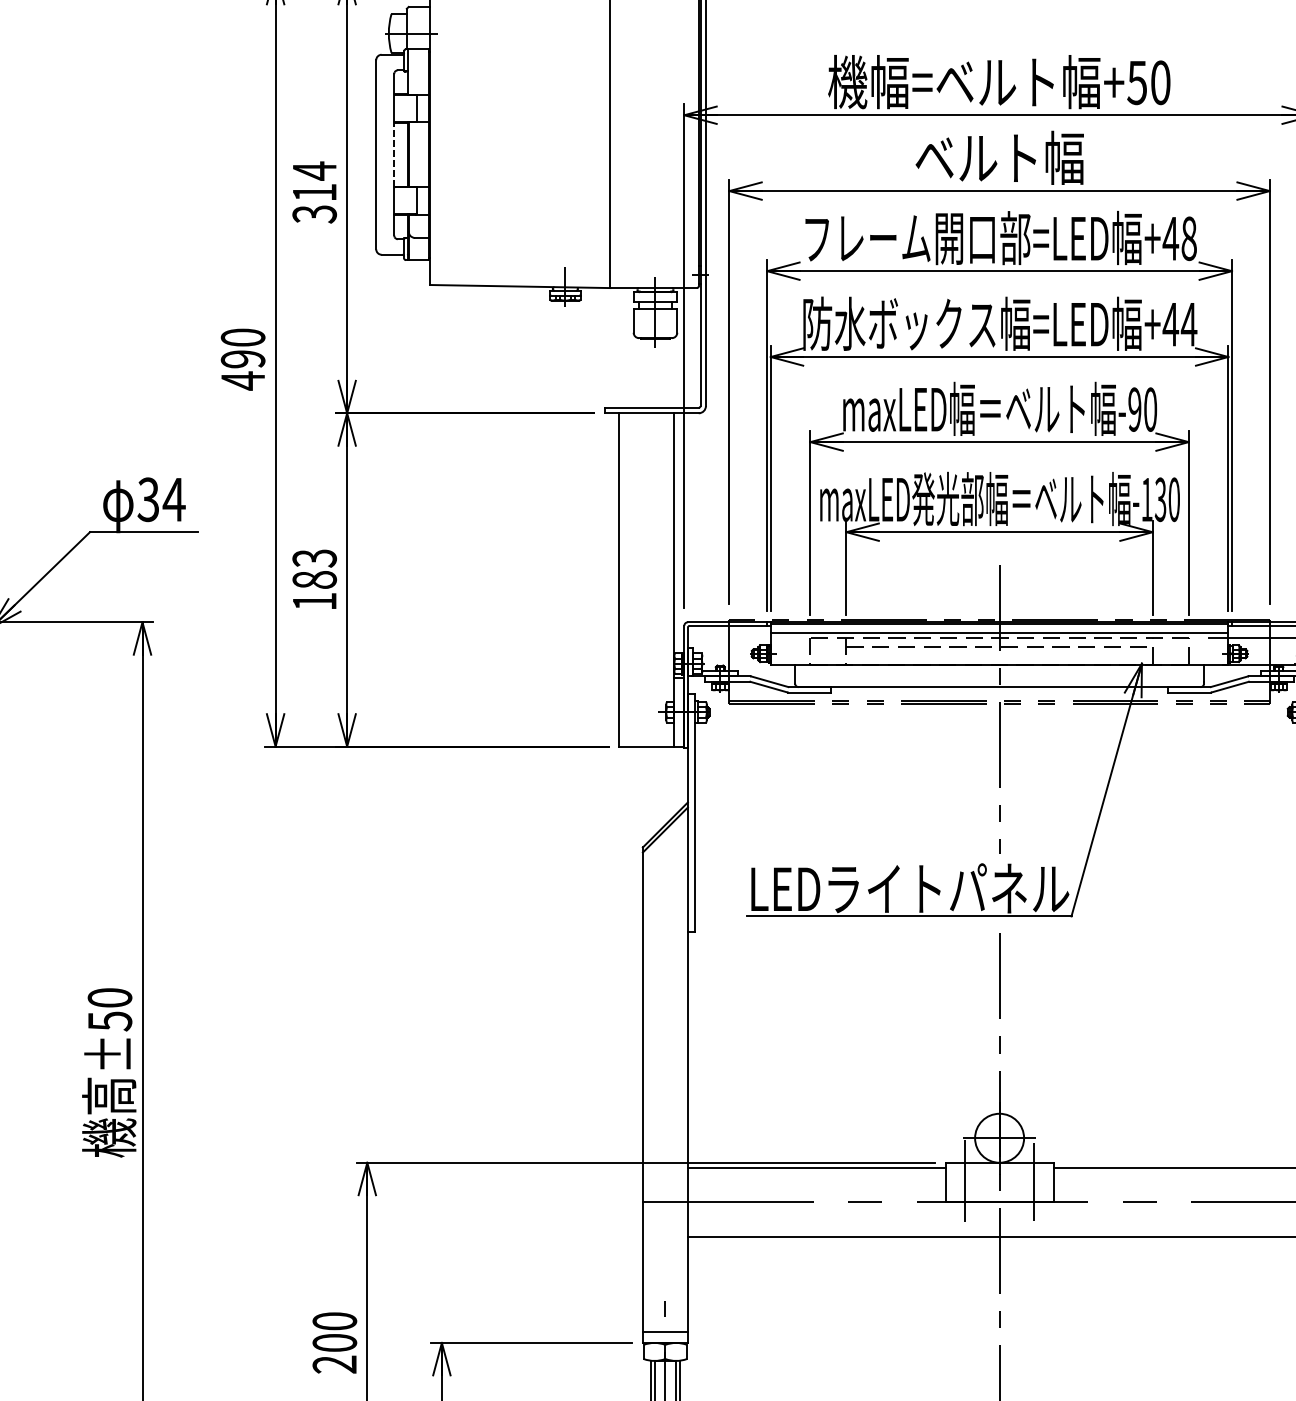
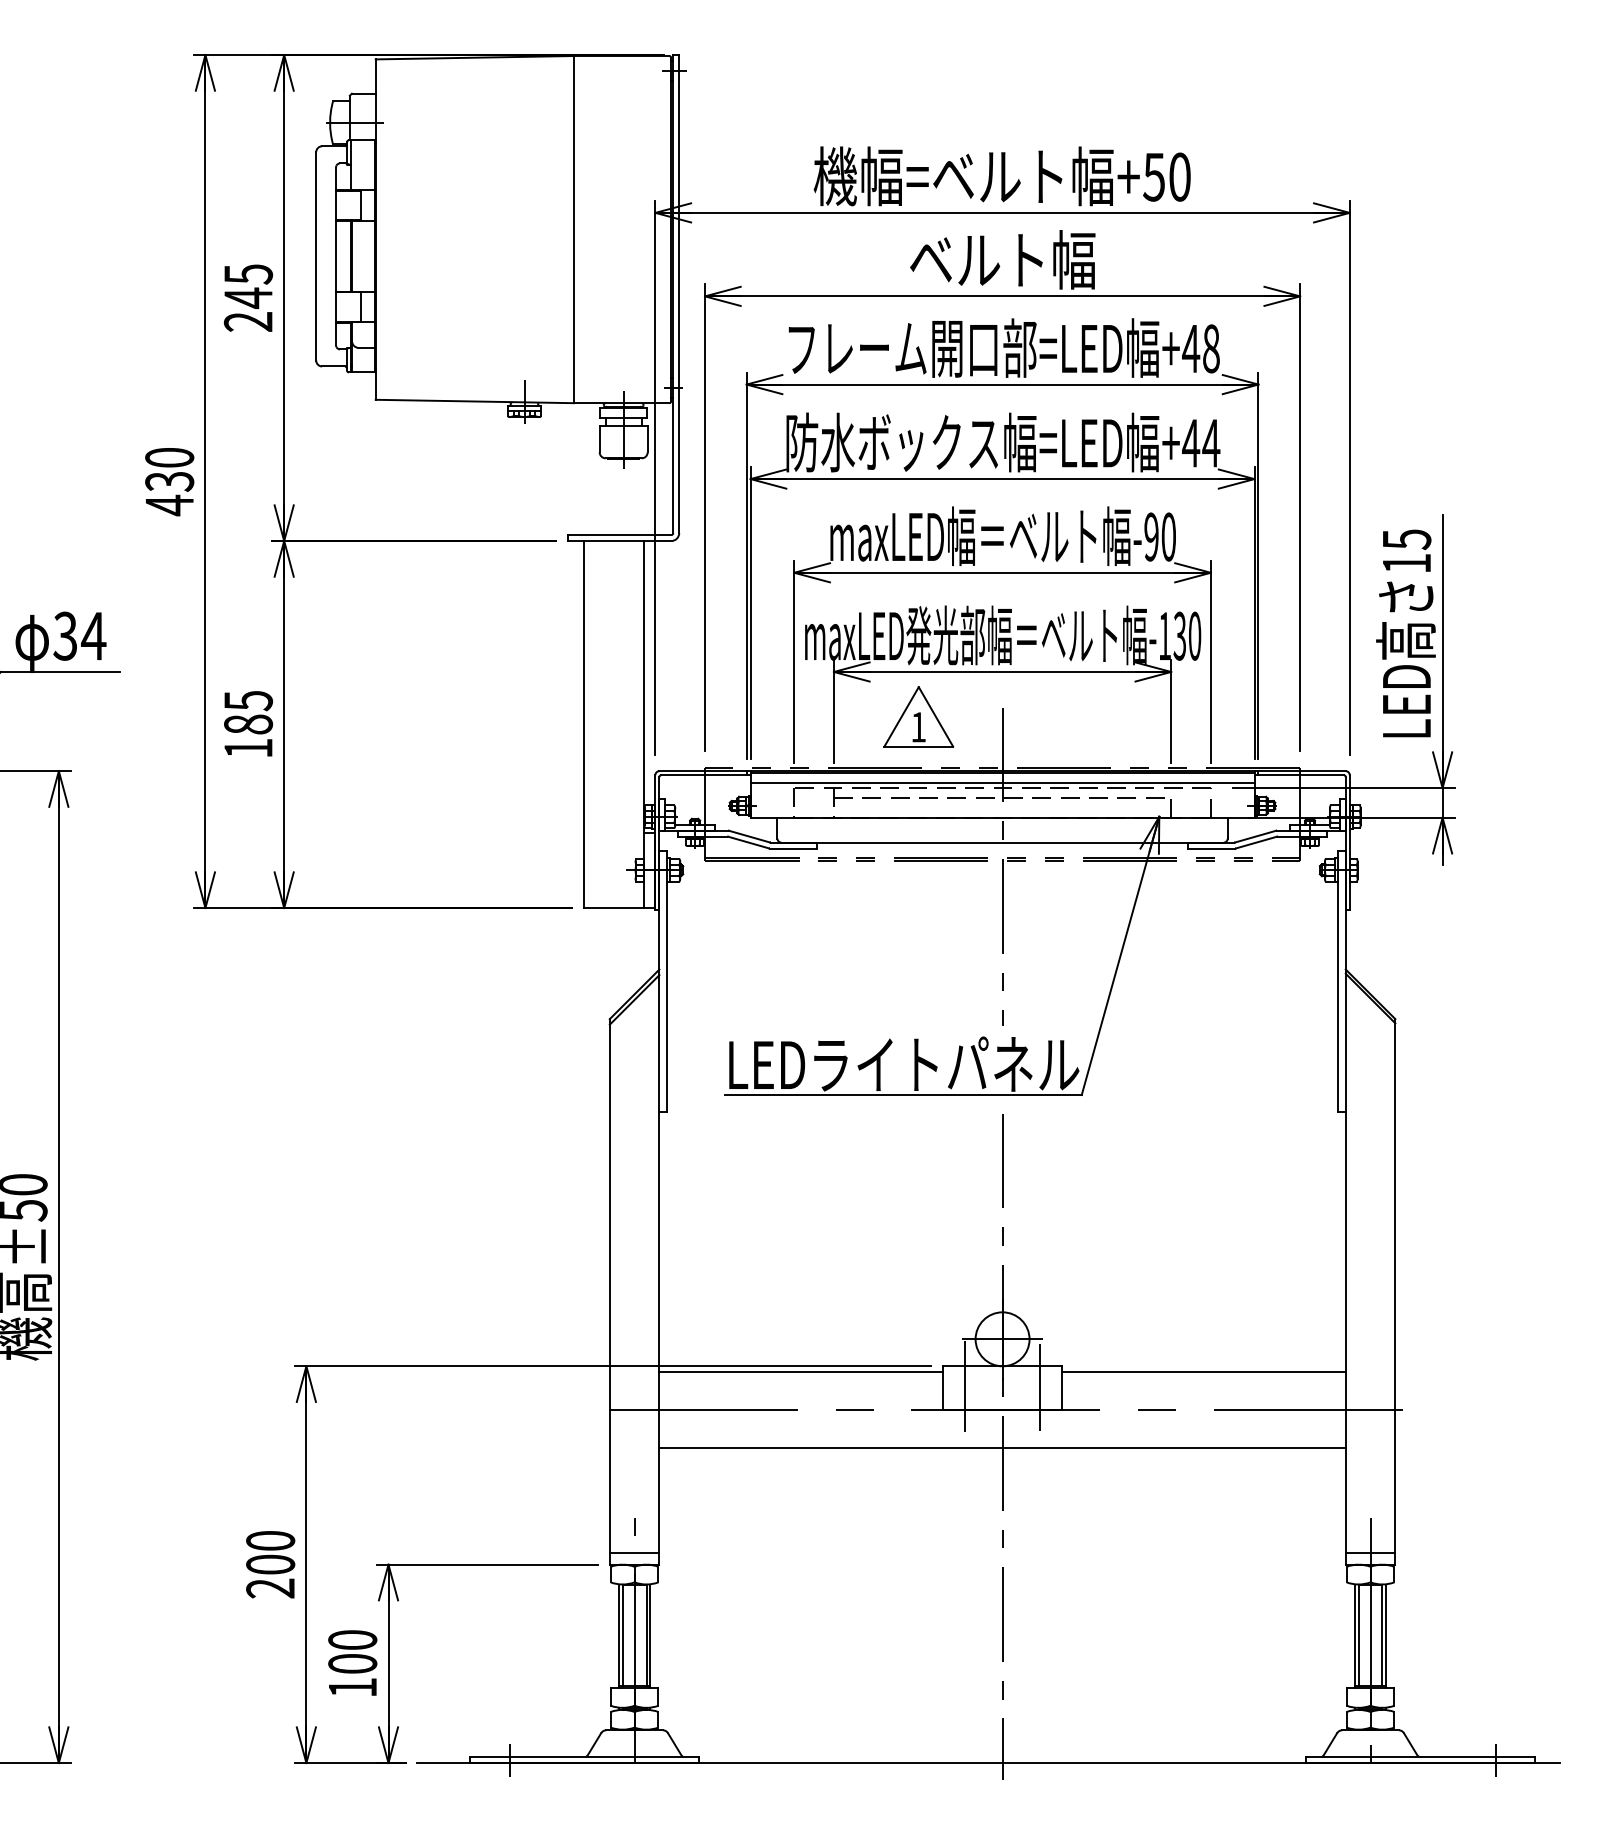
line: (394, 153) -> (336, 255), dashed -> solid
text: (314, 192) -> (248, 297), 314 -> 245
text: (242, 359) -> (169, 481), 490 -> 430
text: (313, 558) -> (247, 700), 183 -> 185
part: (923, 572) -> (918, 716), added

